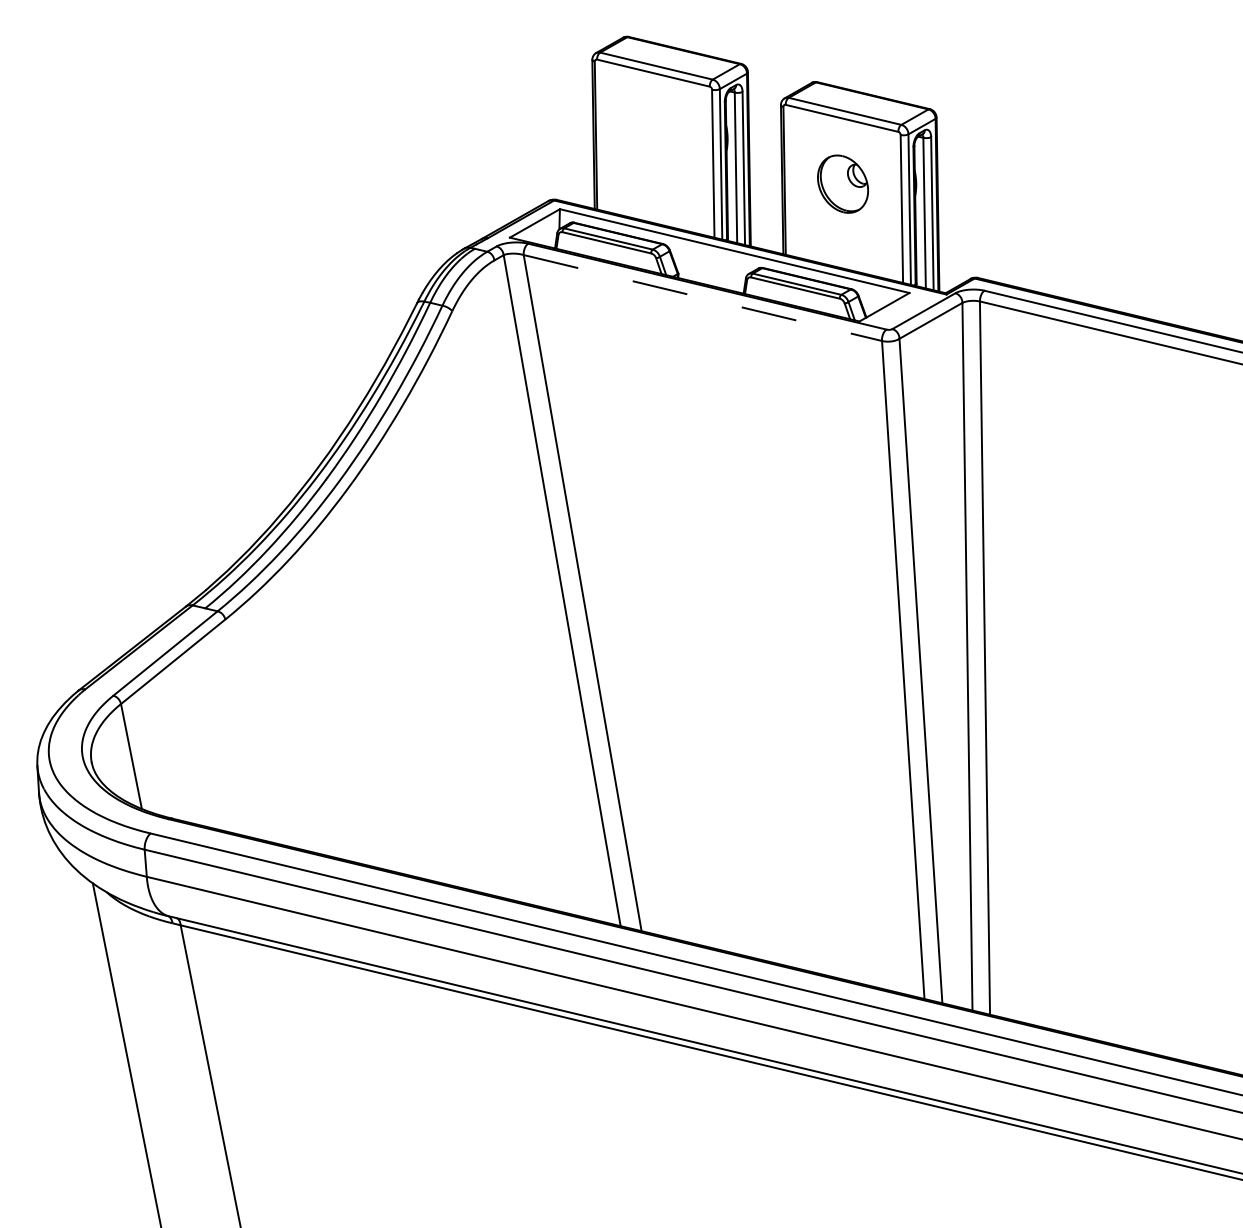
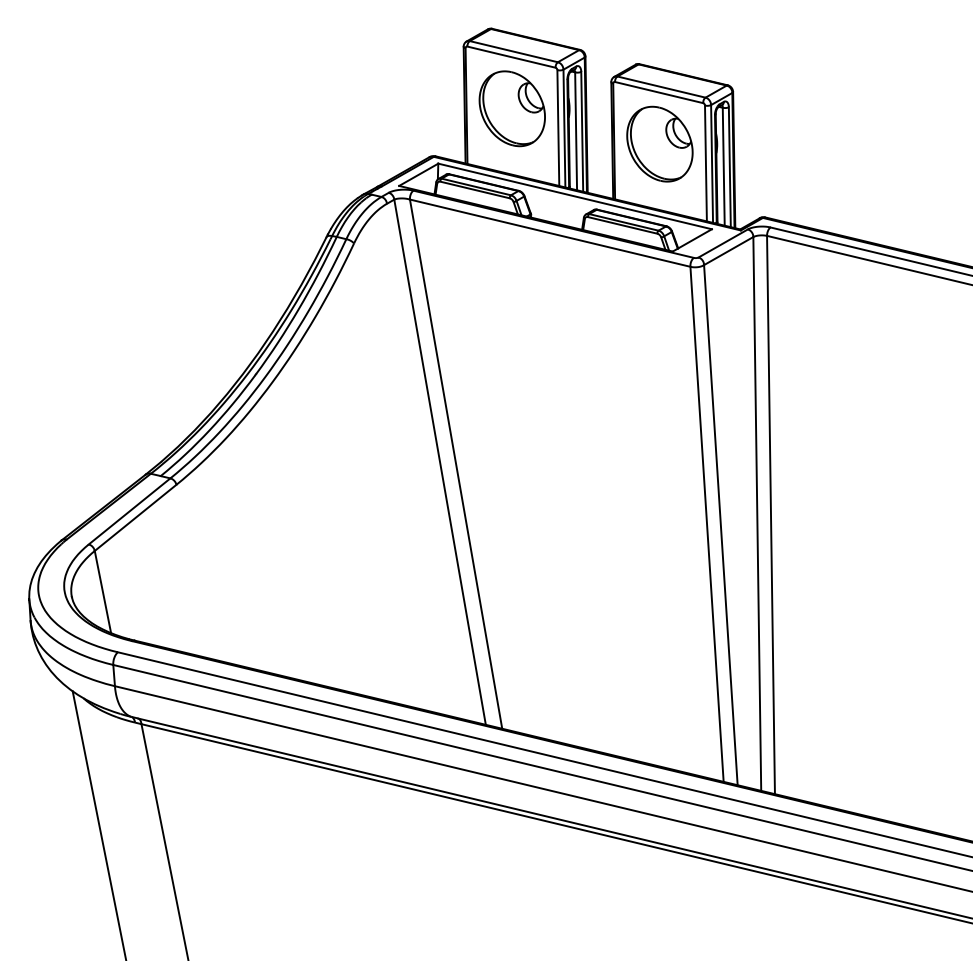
part: (654, 138) -> (512, 108), added
part: (842, 183) -> (659, 143), size x1.67
line: (703, 298) -> (550, 233), dashed -> solid

